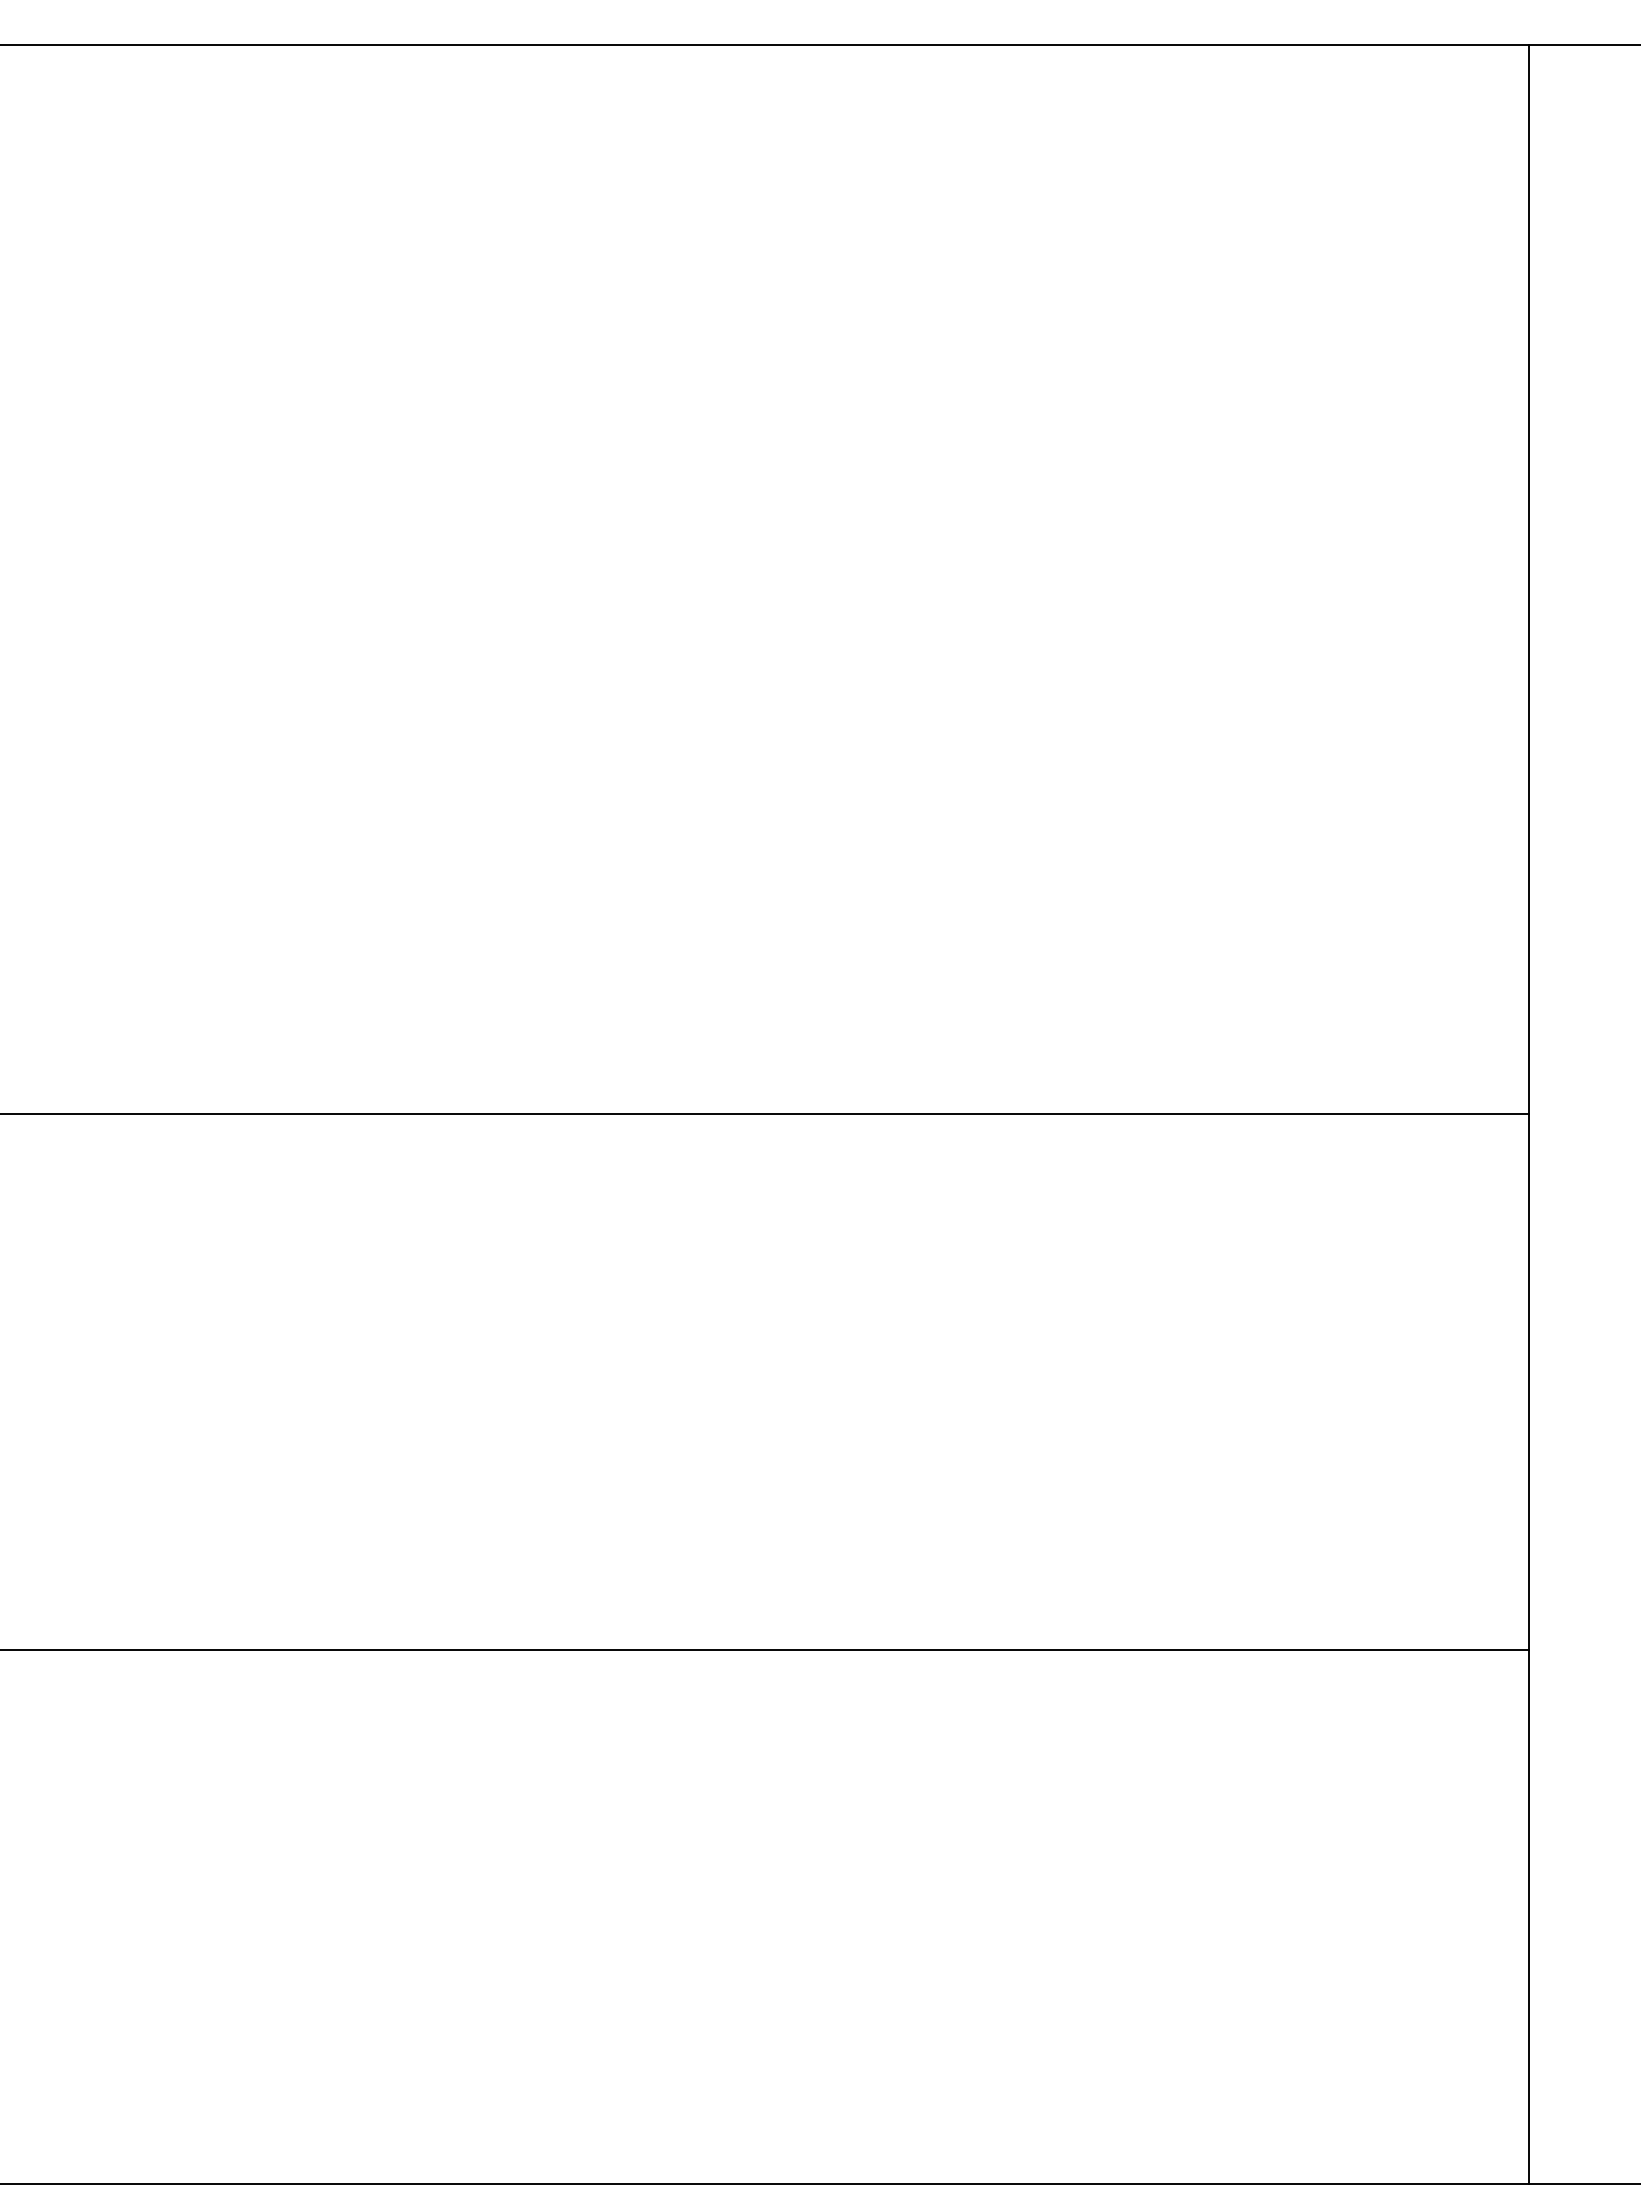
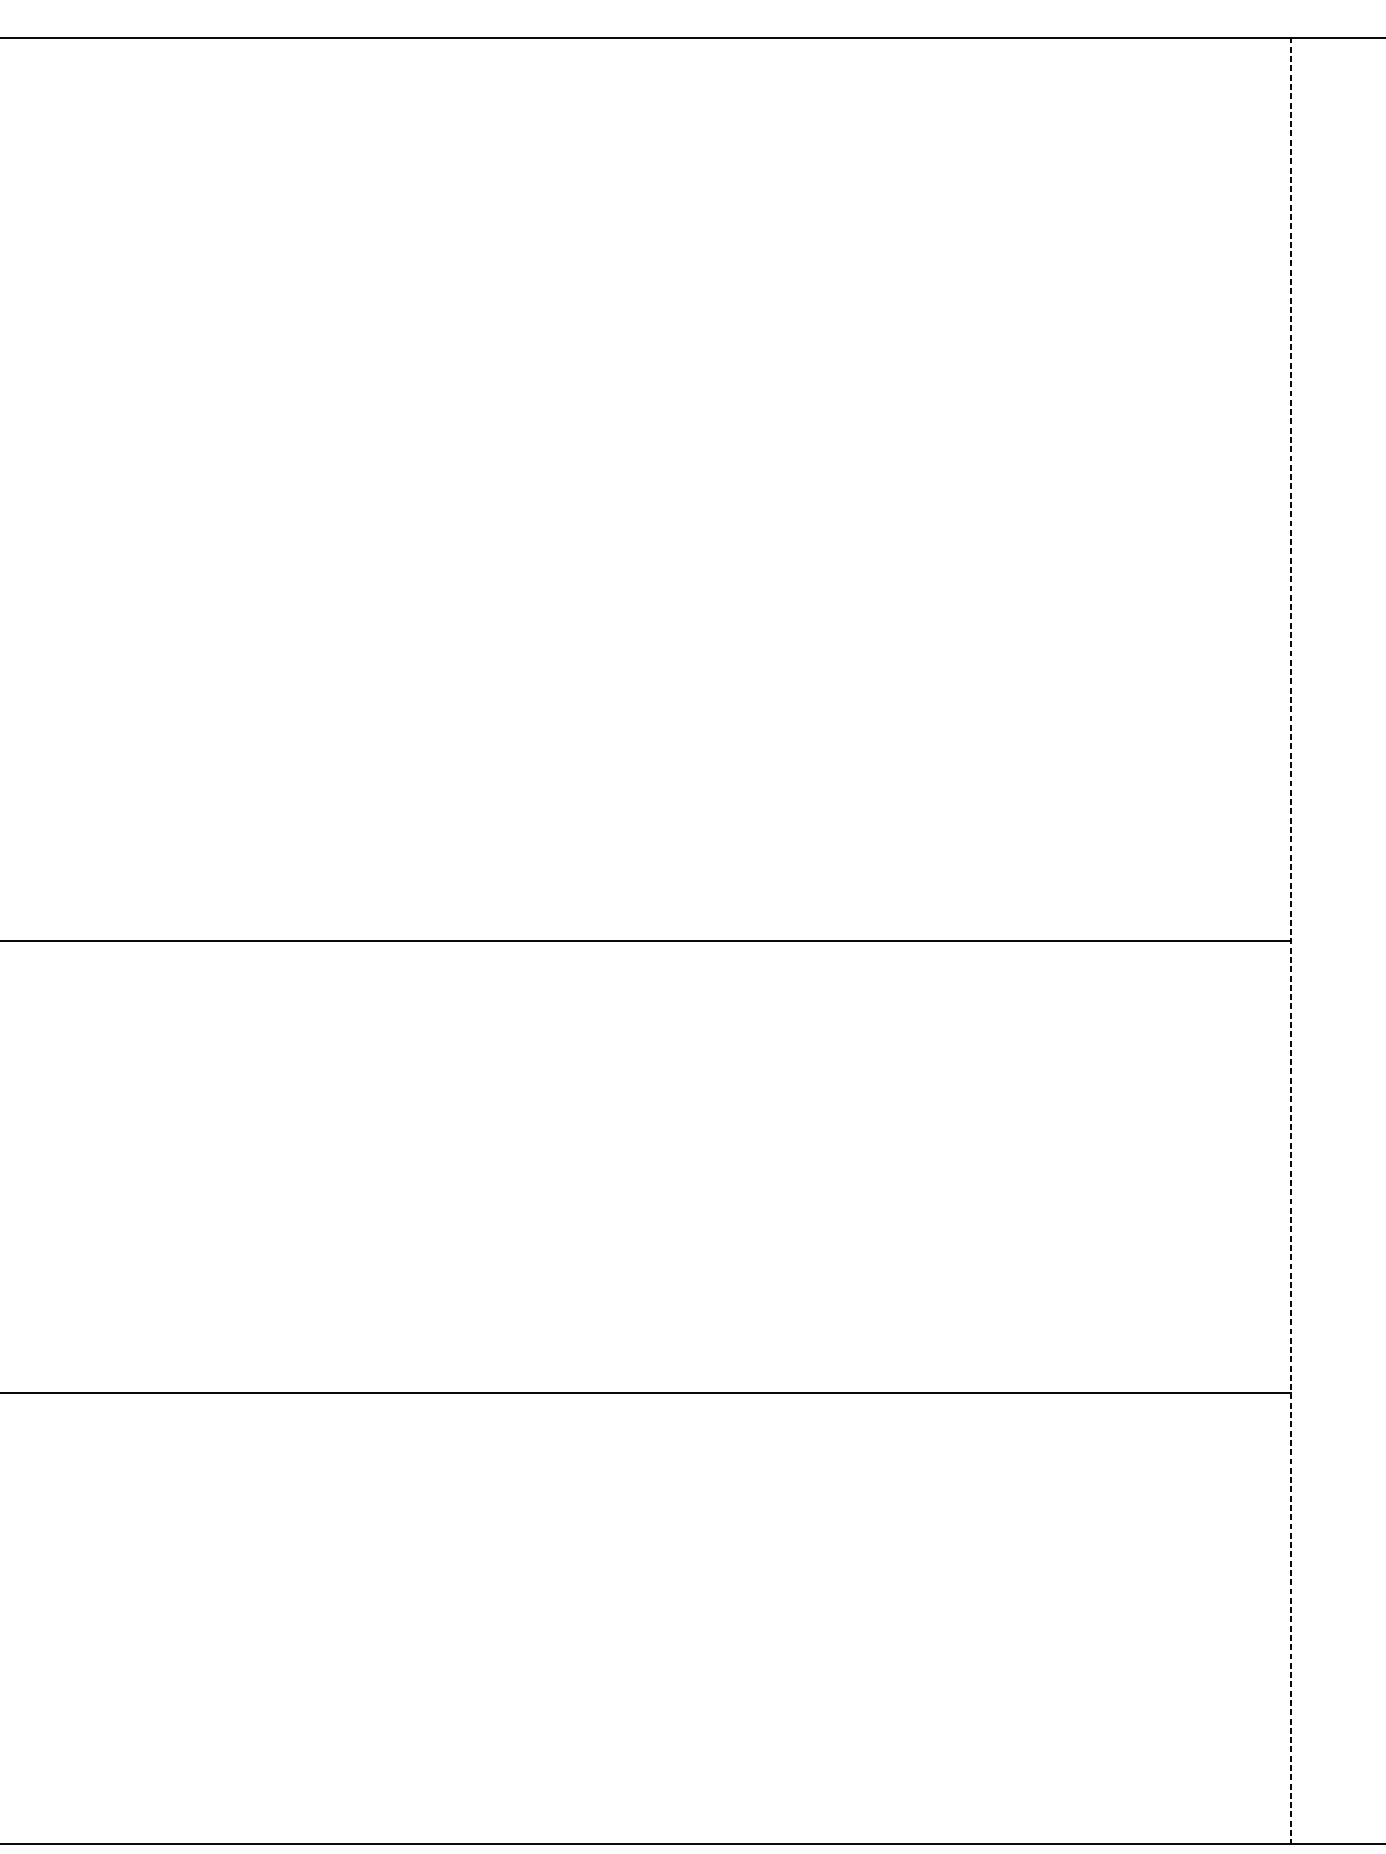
line: (1529, 1114) -> (1291, 940), solid -> dashed

